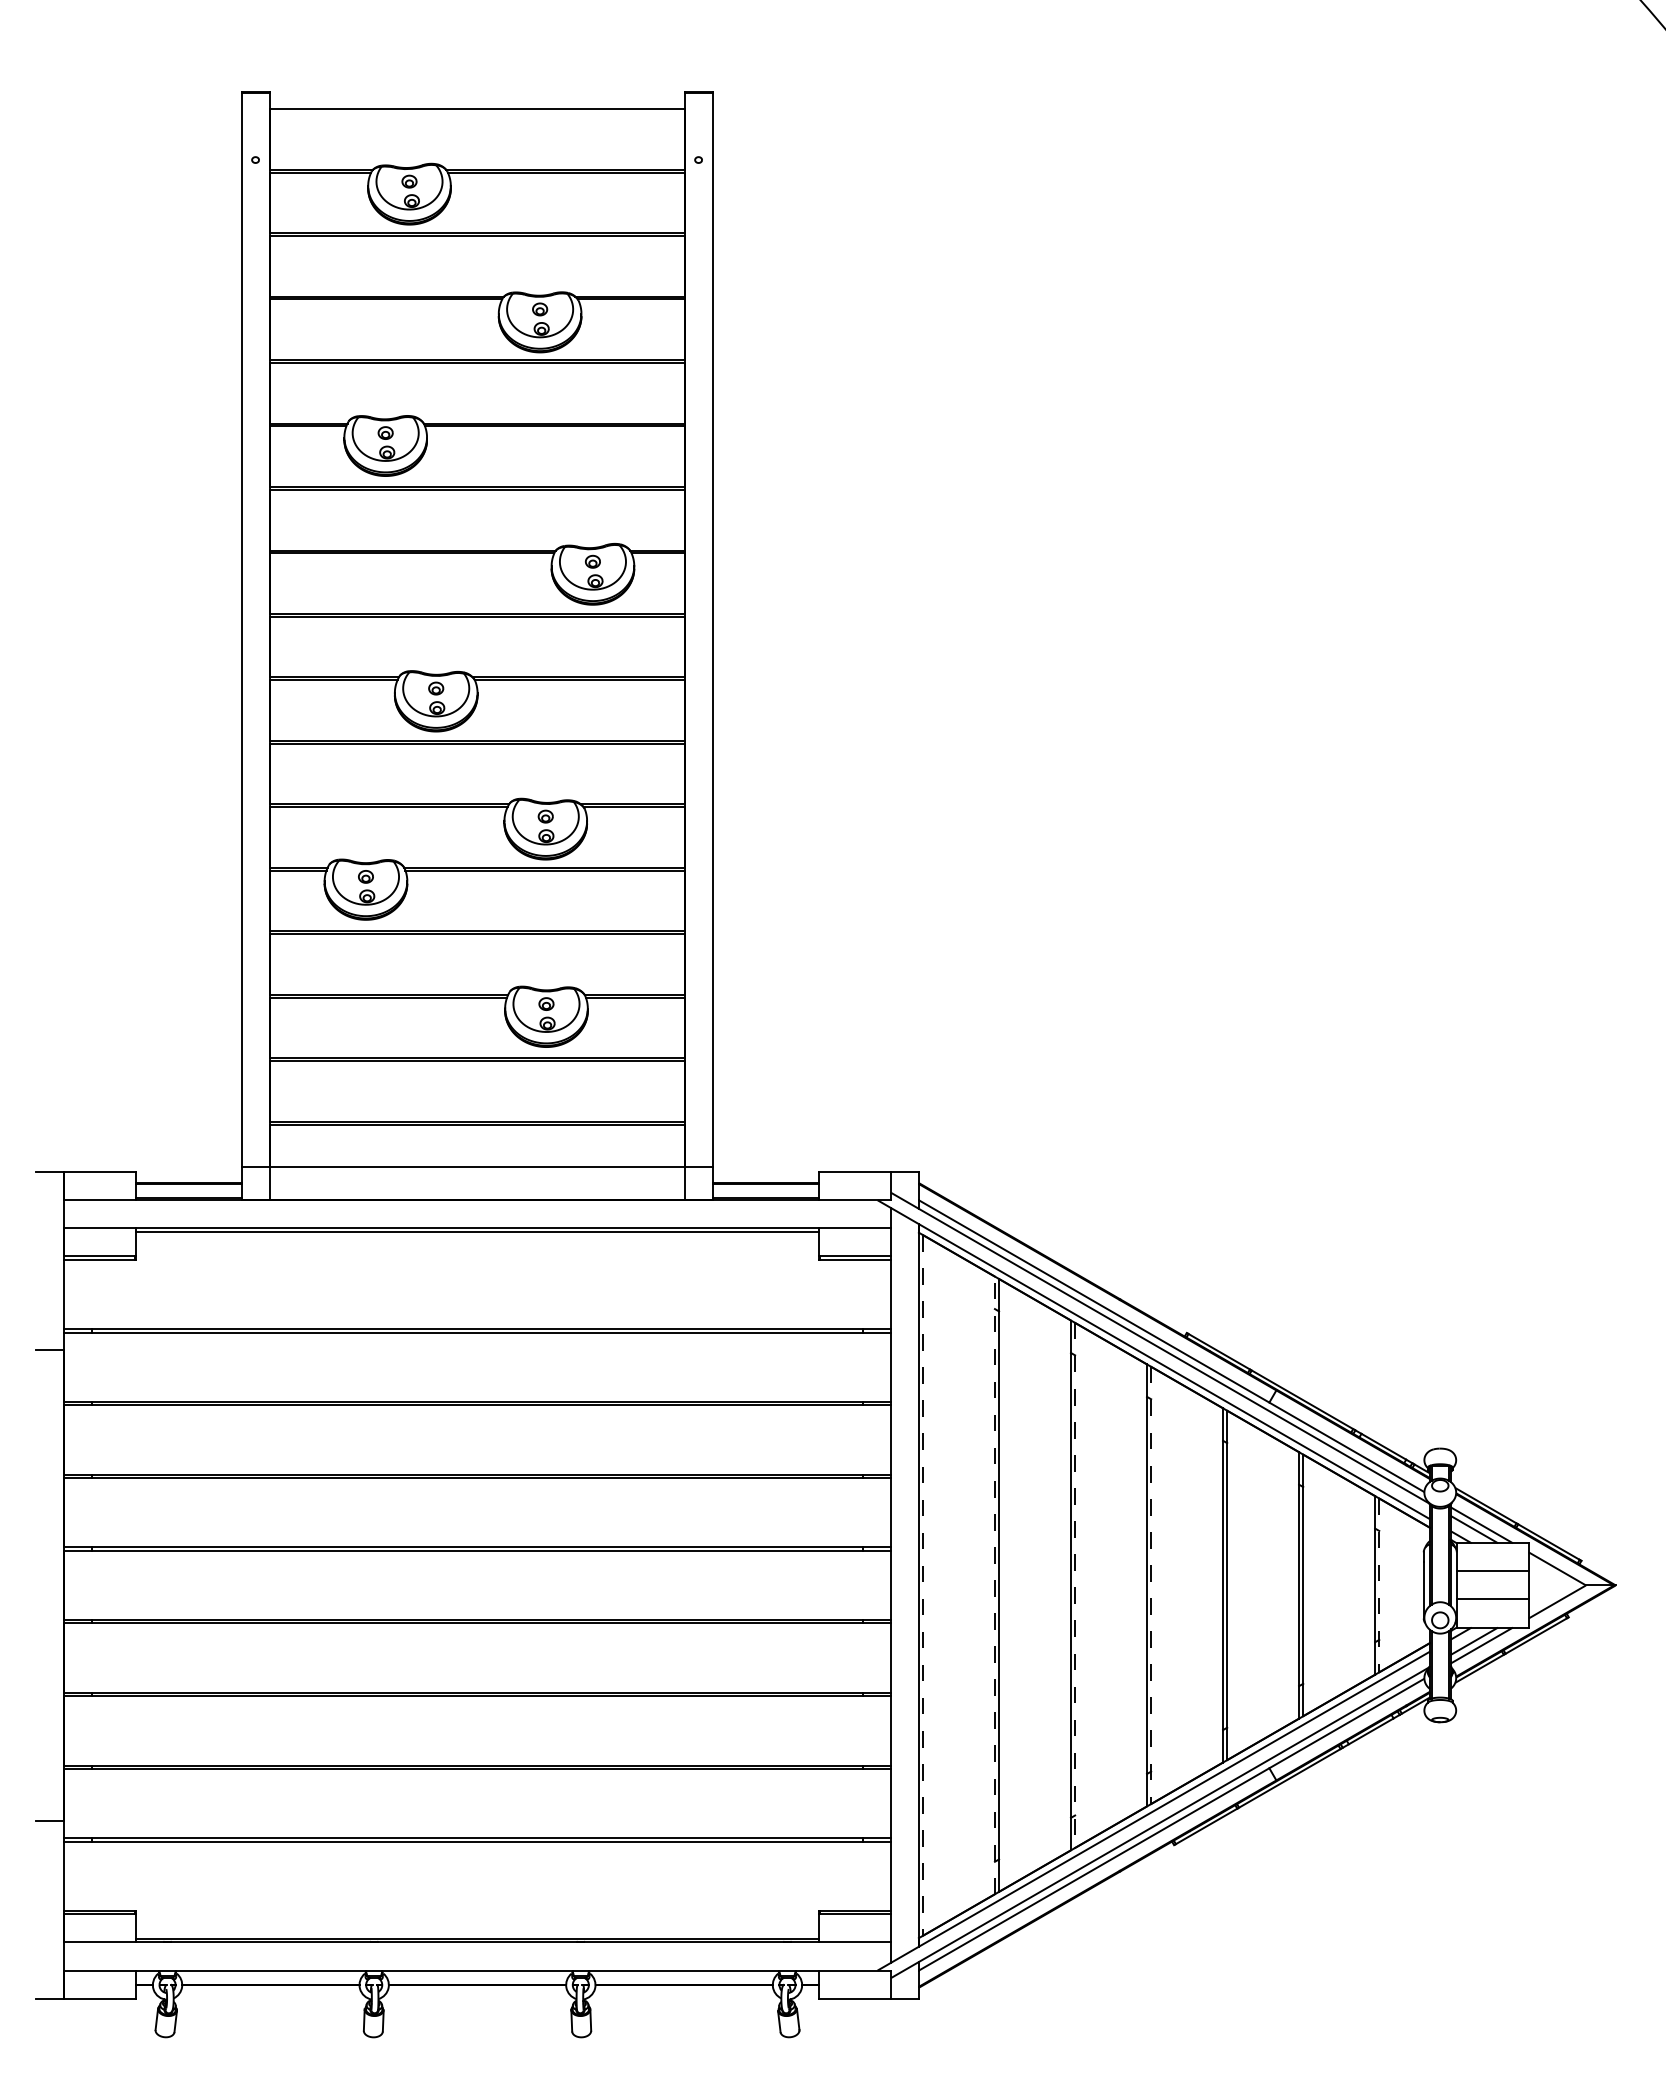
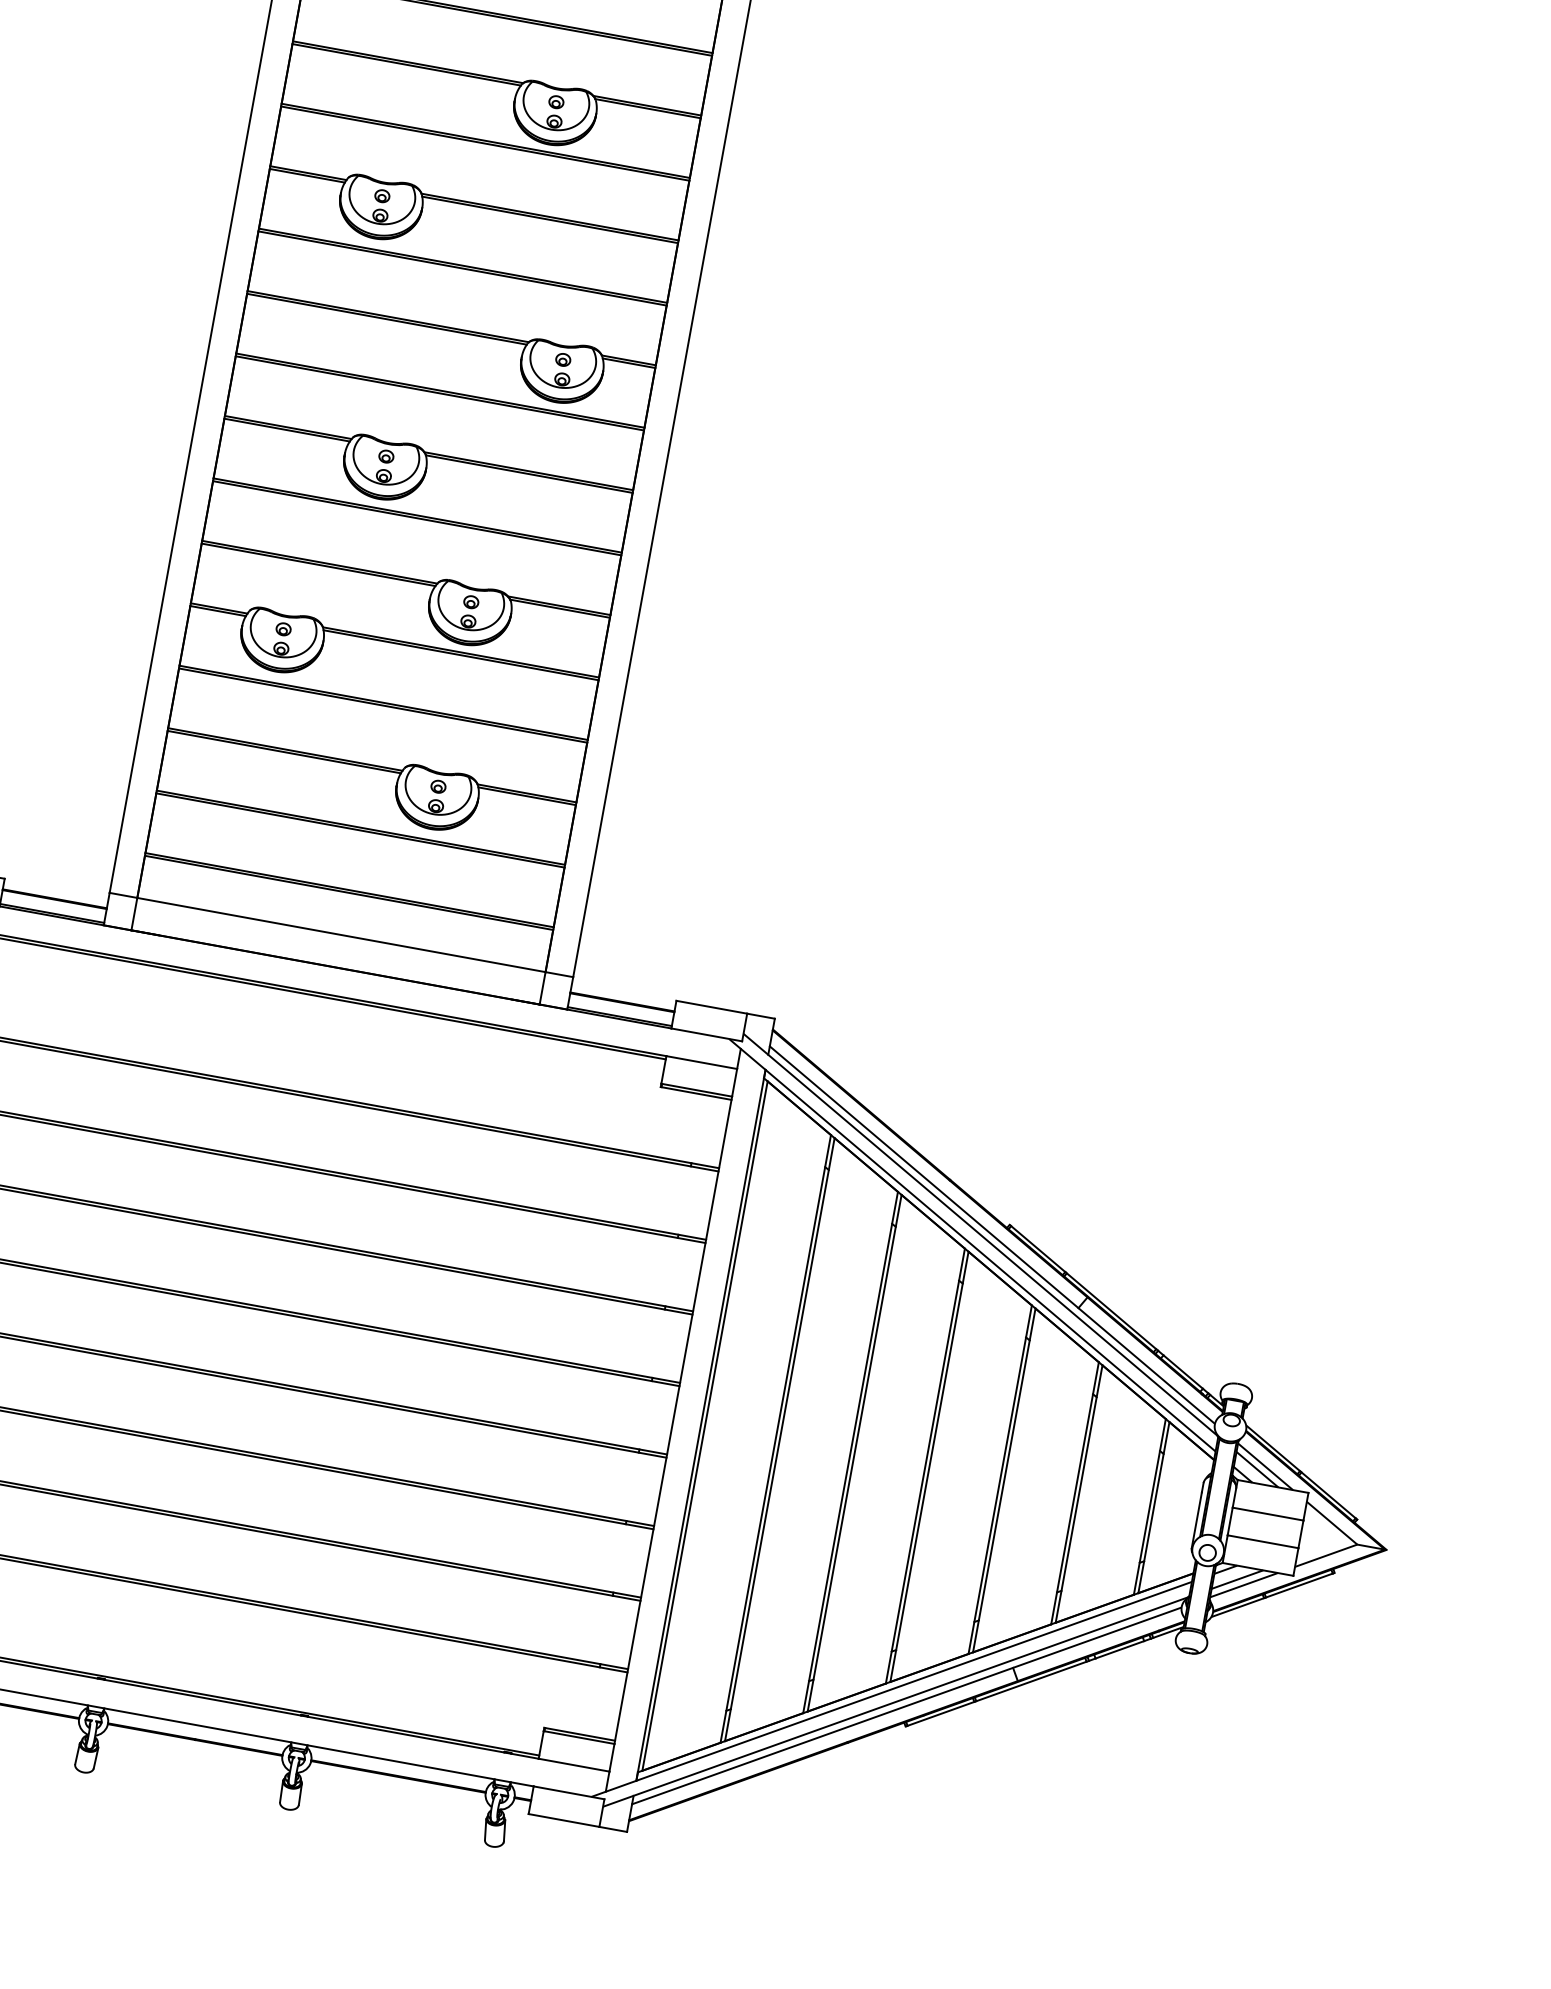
line: (923, 1585) -> (705, 1426), dashed -> solid
line: (994, 1585) -> (775, 1438), dashed -> solid
line: (1075, 1585) -> (855, 1453), dashed -> solid
line: (1151, 1585) -> (929, 1466), dashed -> solid
line: (1379, 1585) -> (1154, 1507), dashed -> solid

